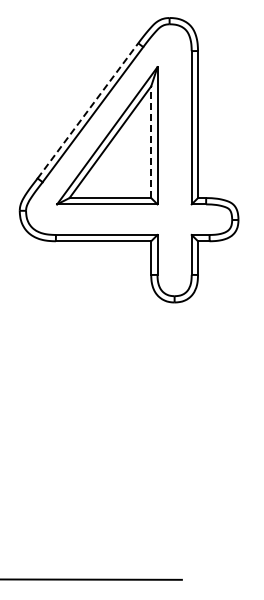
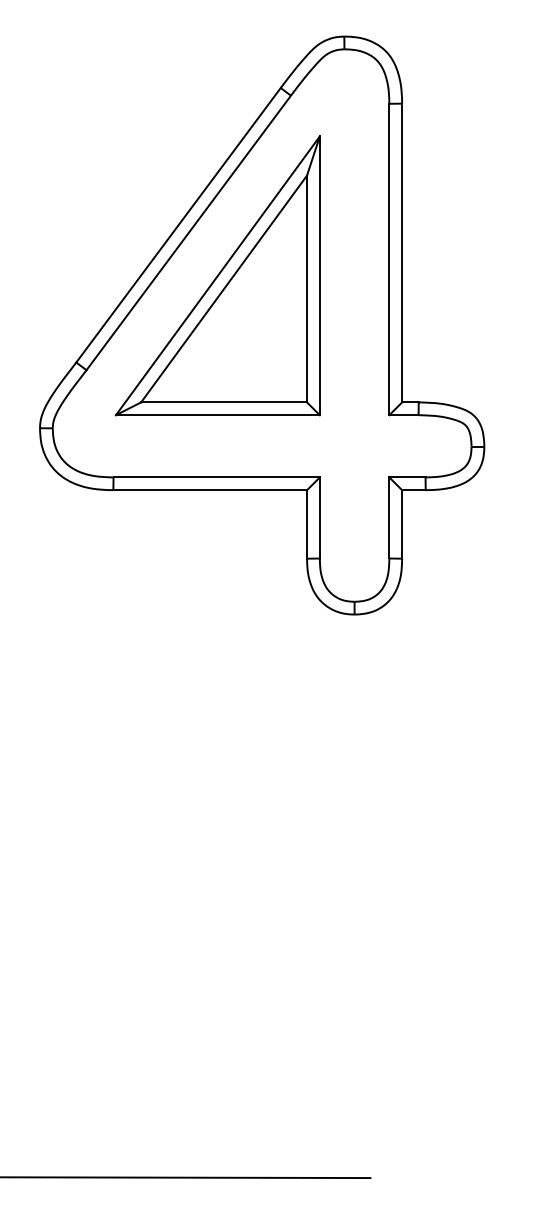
line: (88, 110) -> (179, 224), dashed -> solid
line: (151, 142) -> (307, 289), dashed -> solid

